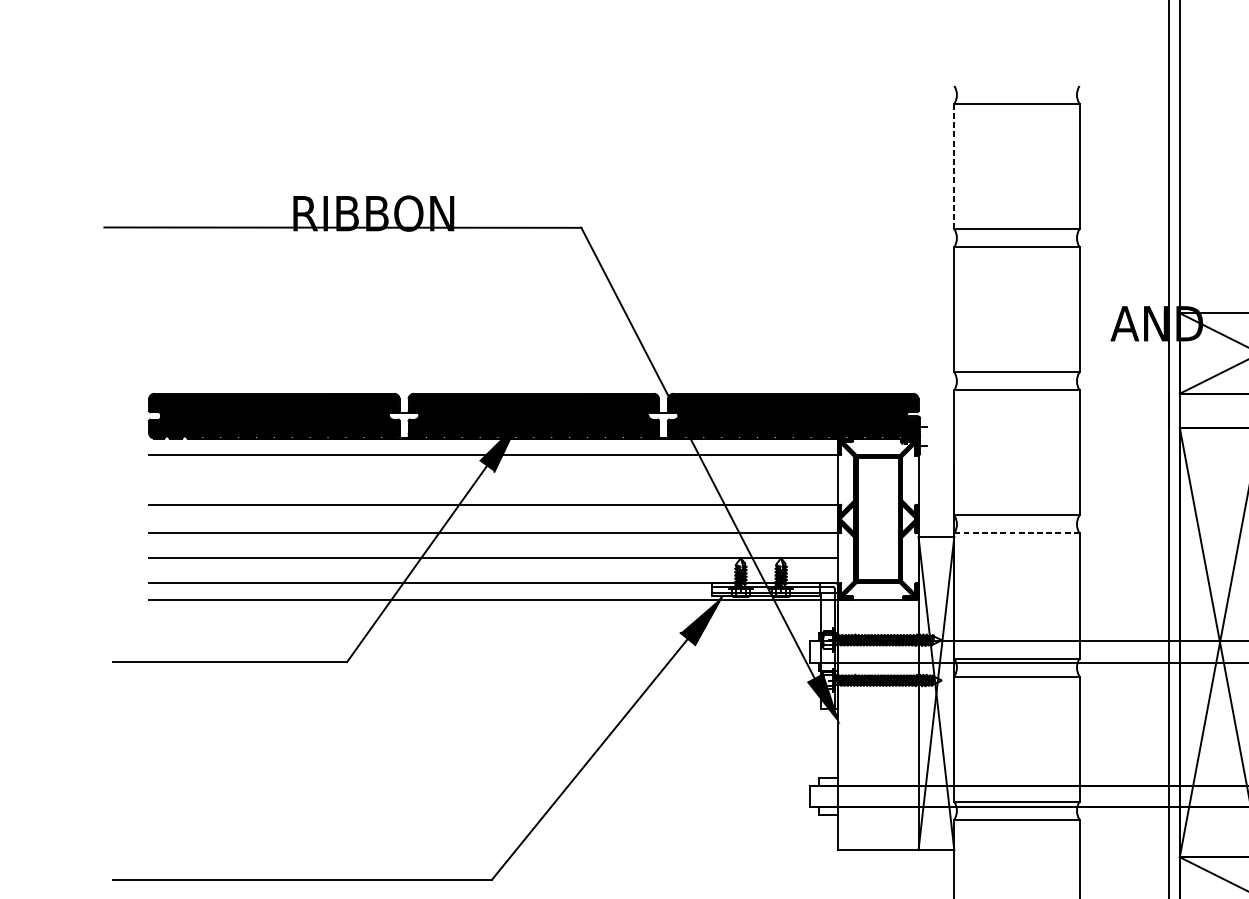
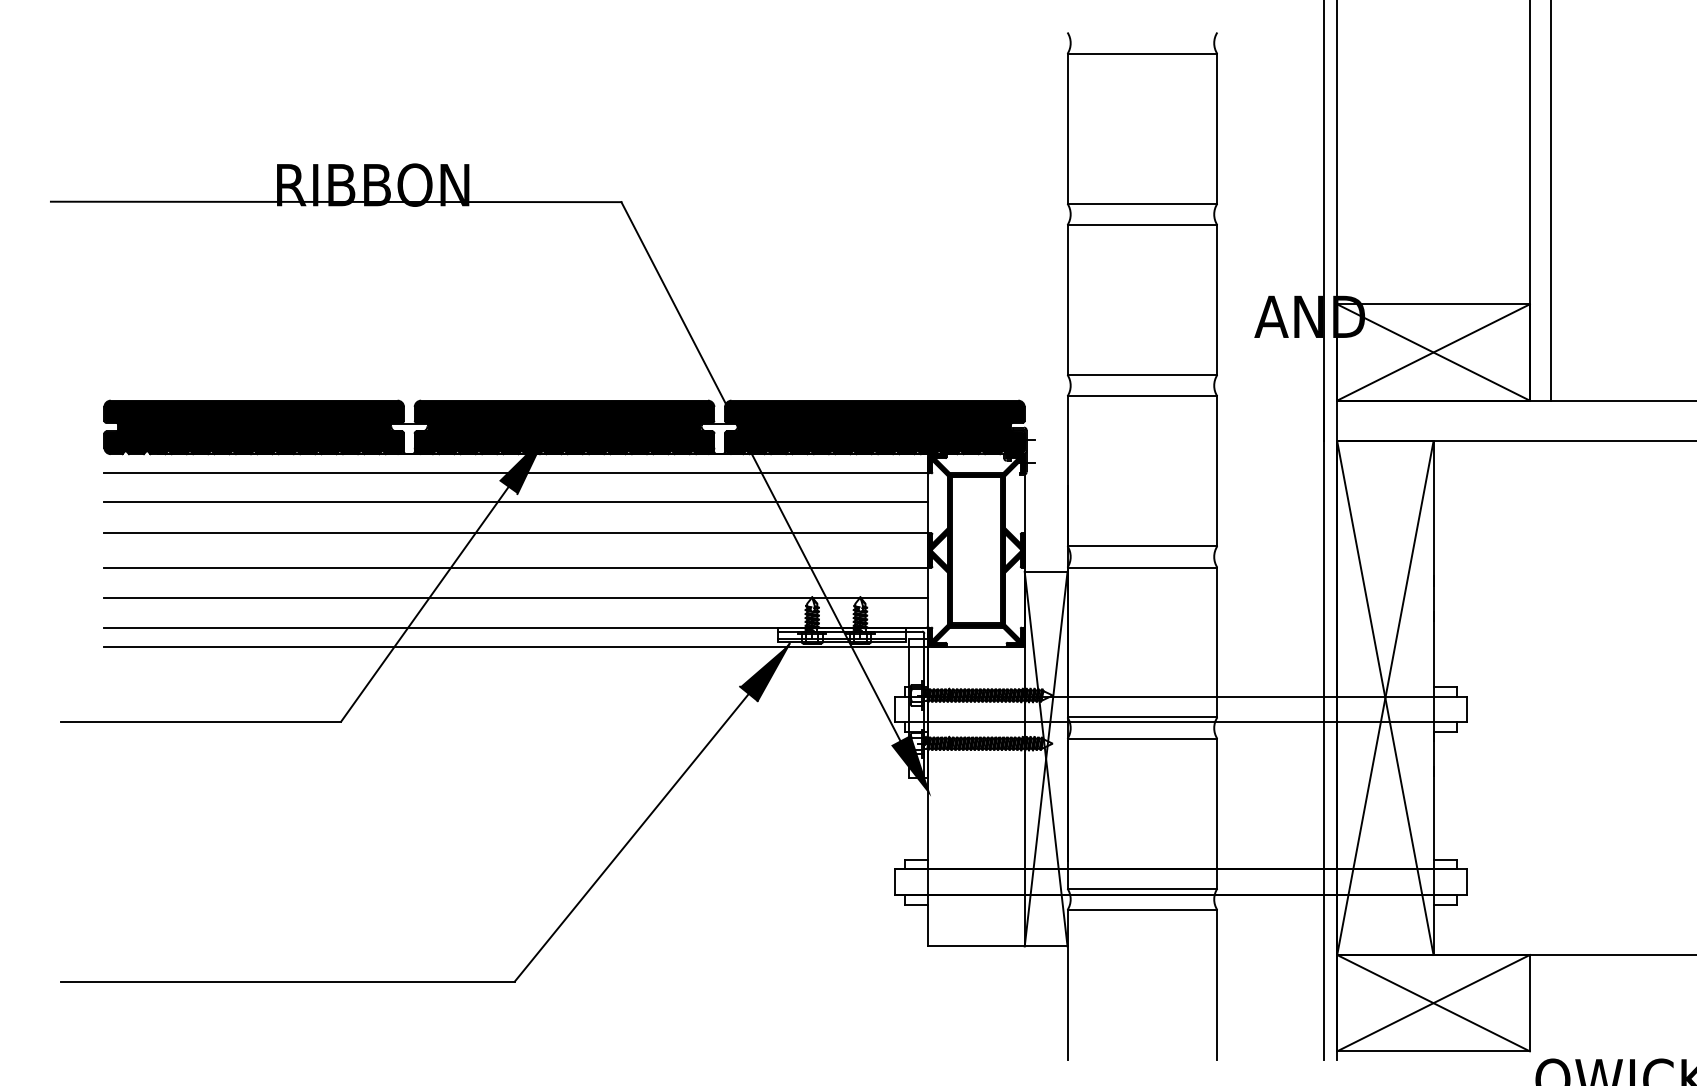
line: (954, 166) -> (1067, 128), dashed -> solid
line: (493, 478) -> (516, 502), added
line: (1016, 533) -> (1142, 567), dashed -> solid

